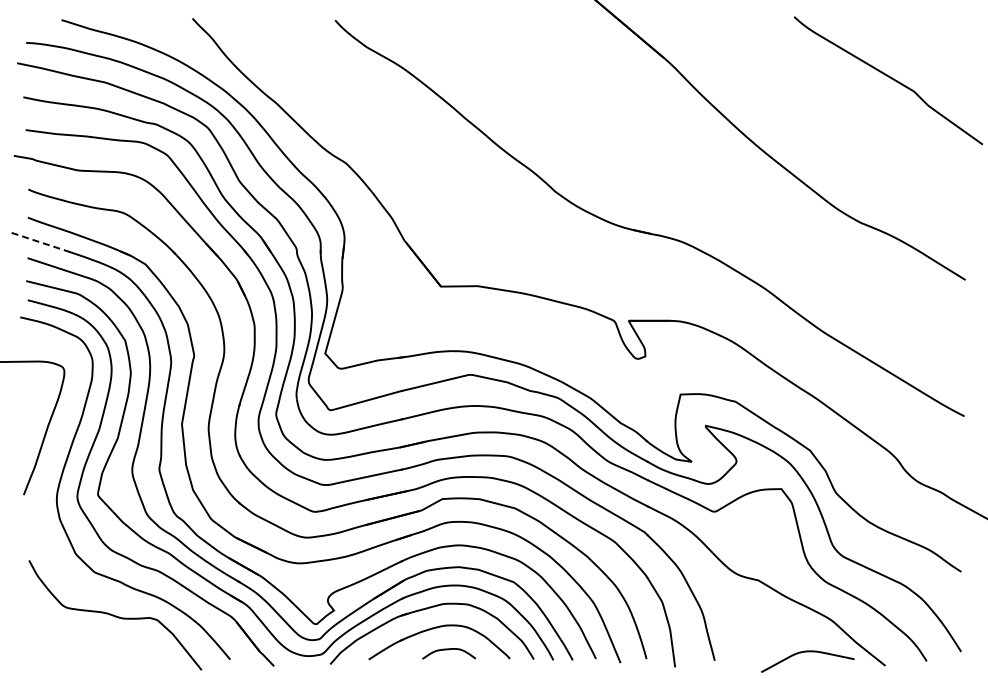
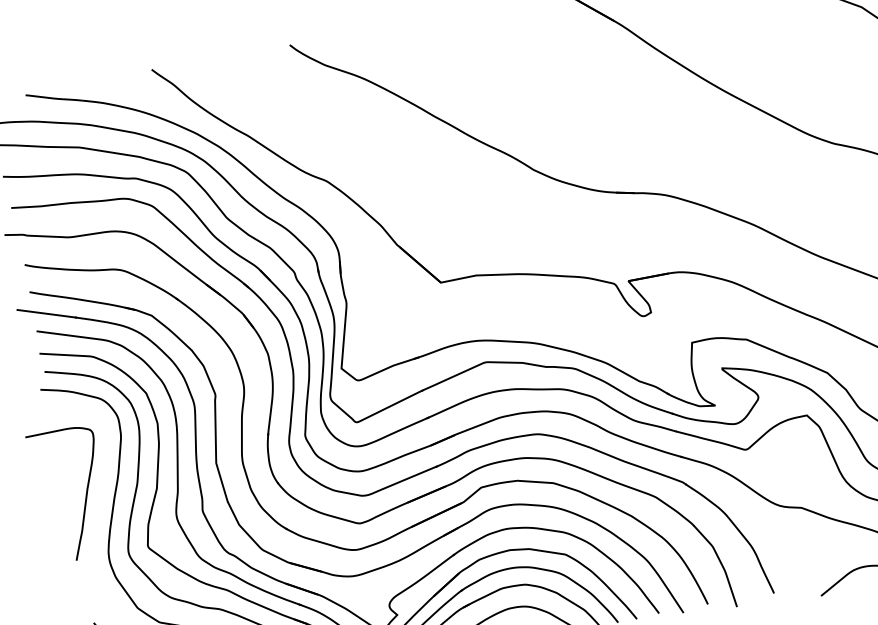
line: (41, 242) -> (47, 313), dashed -> solid

